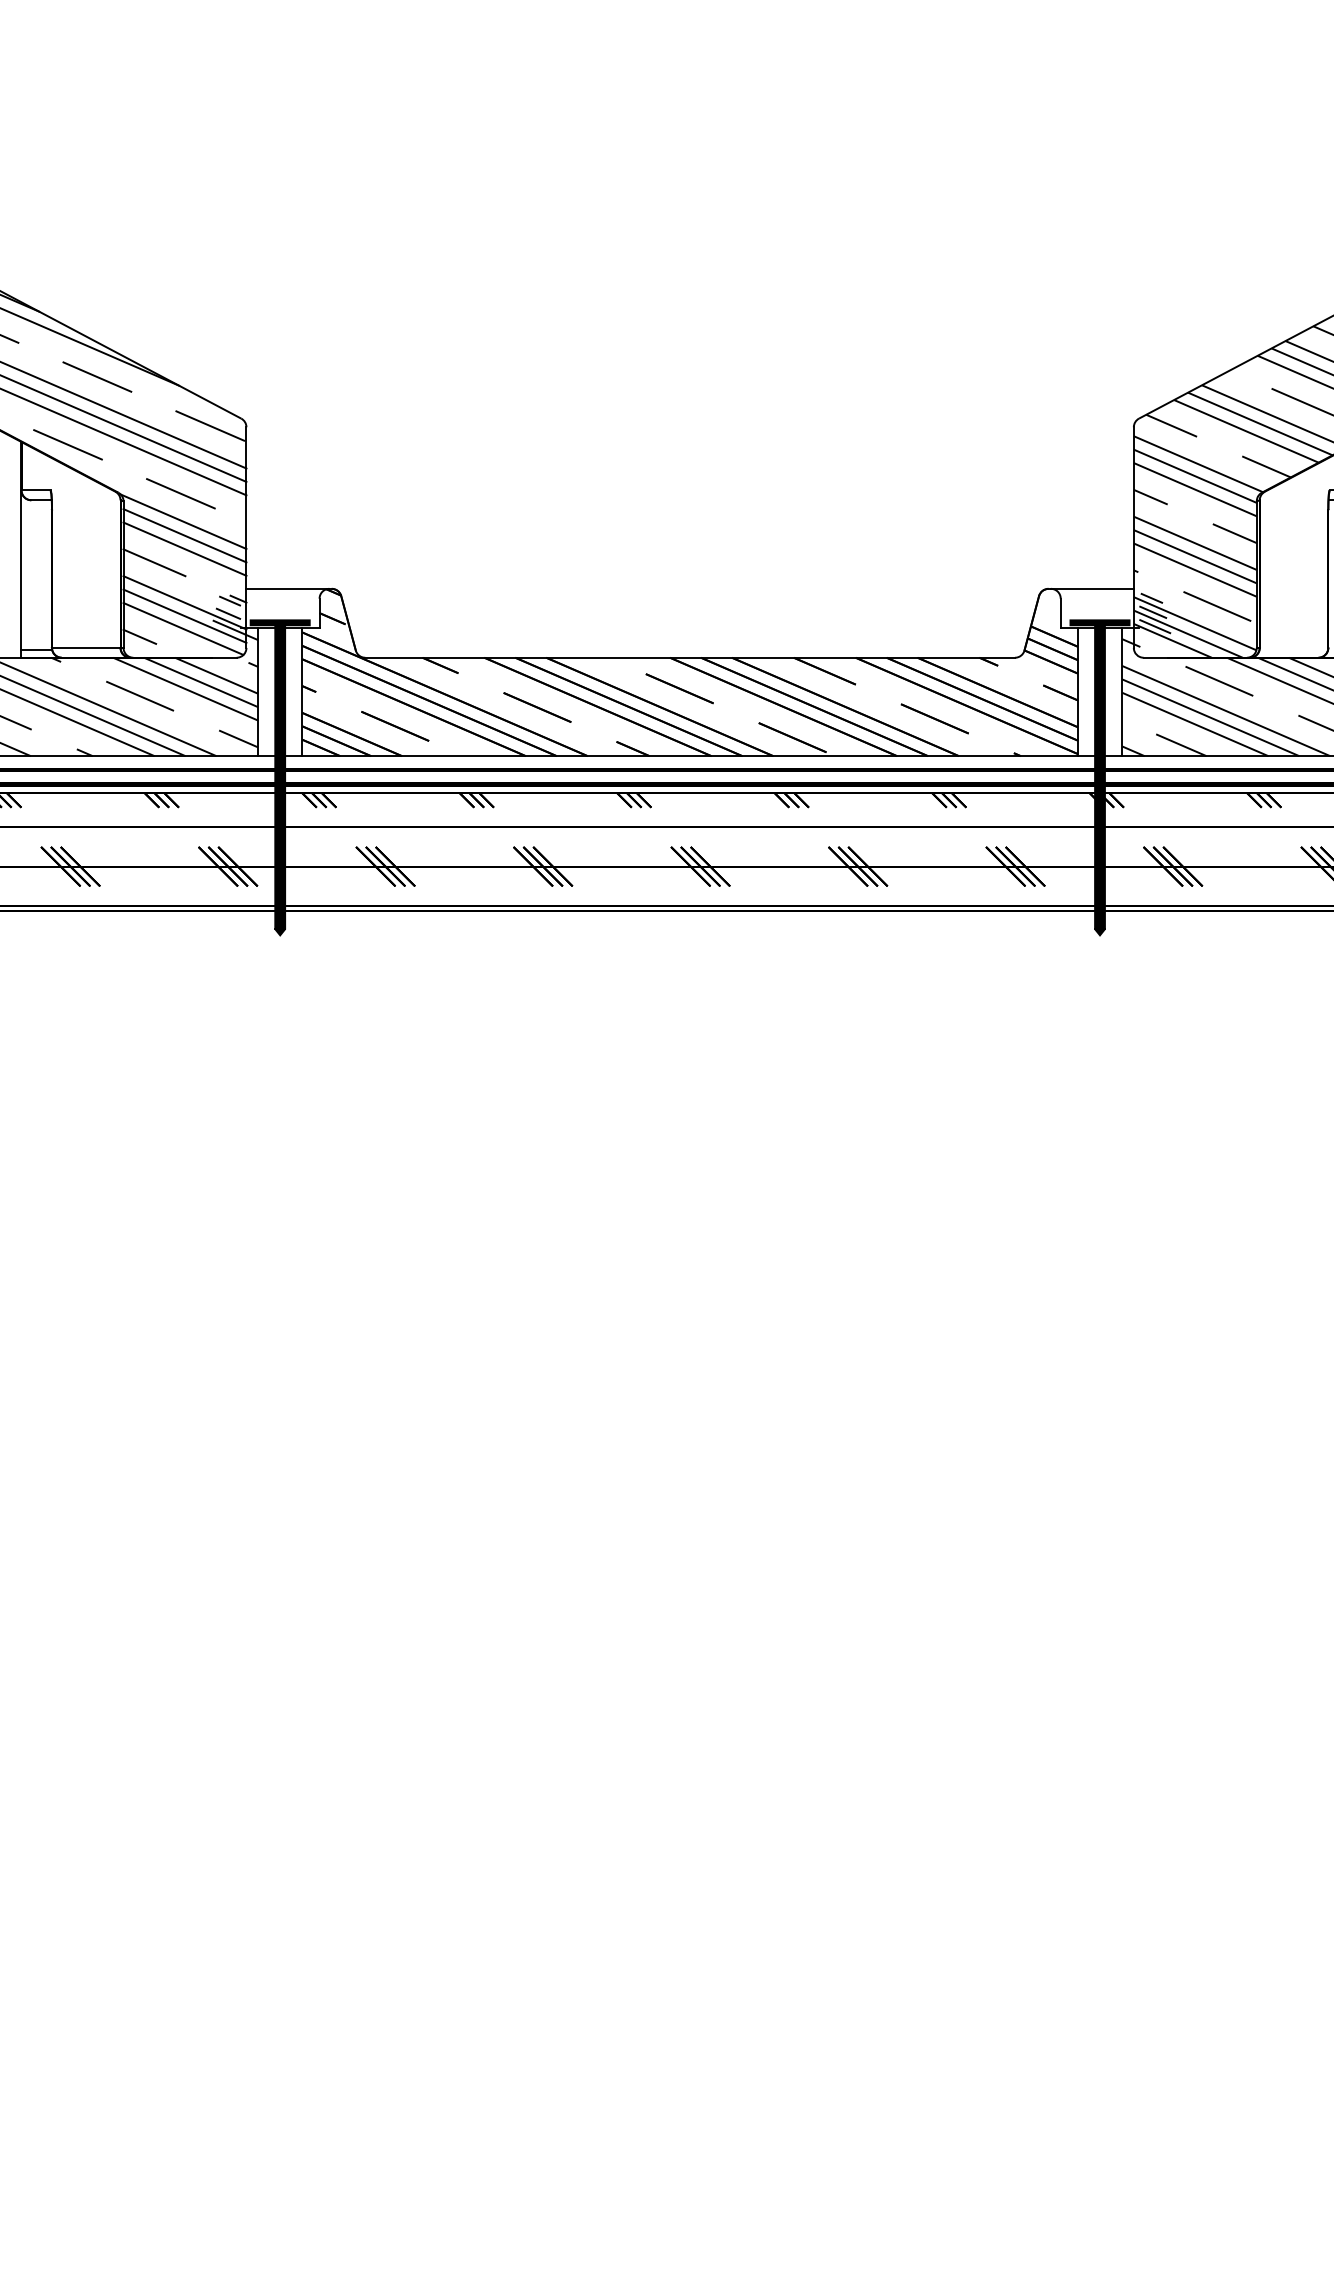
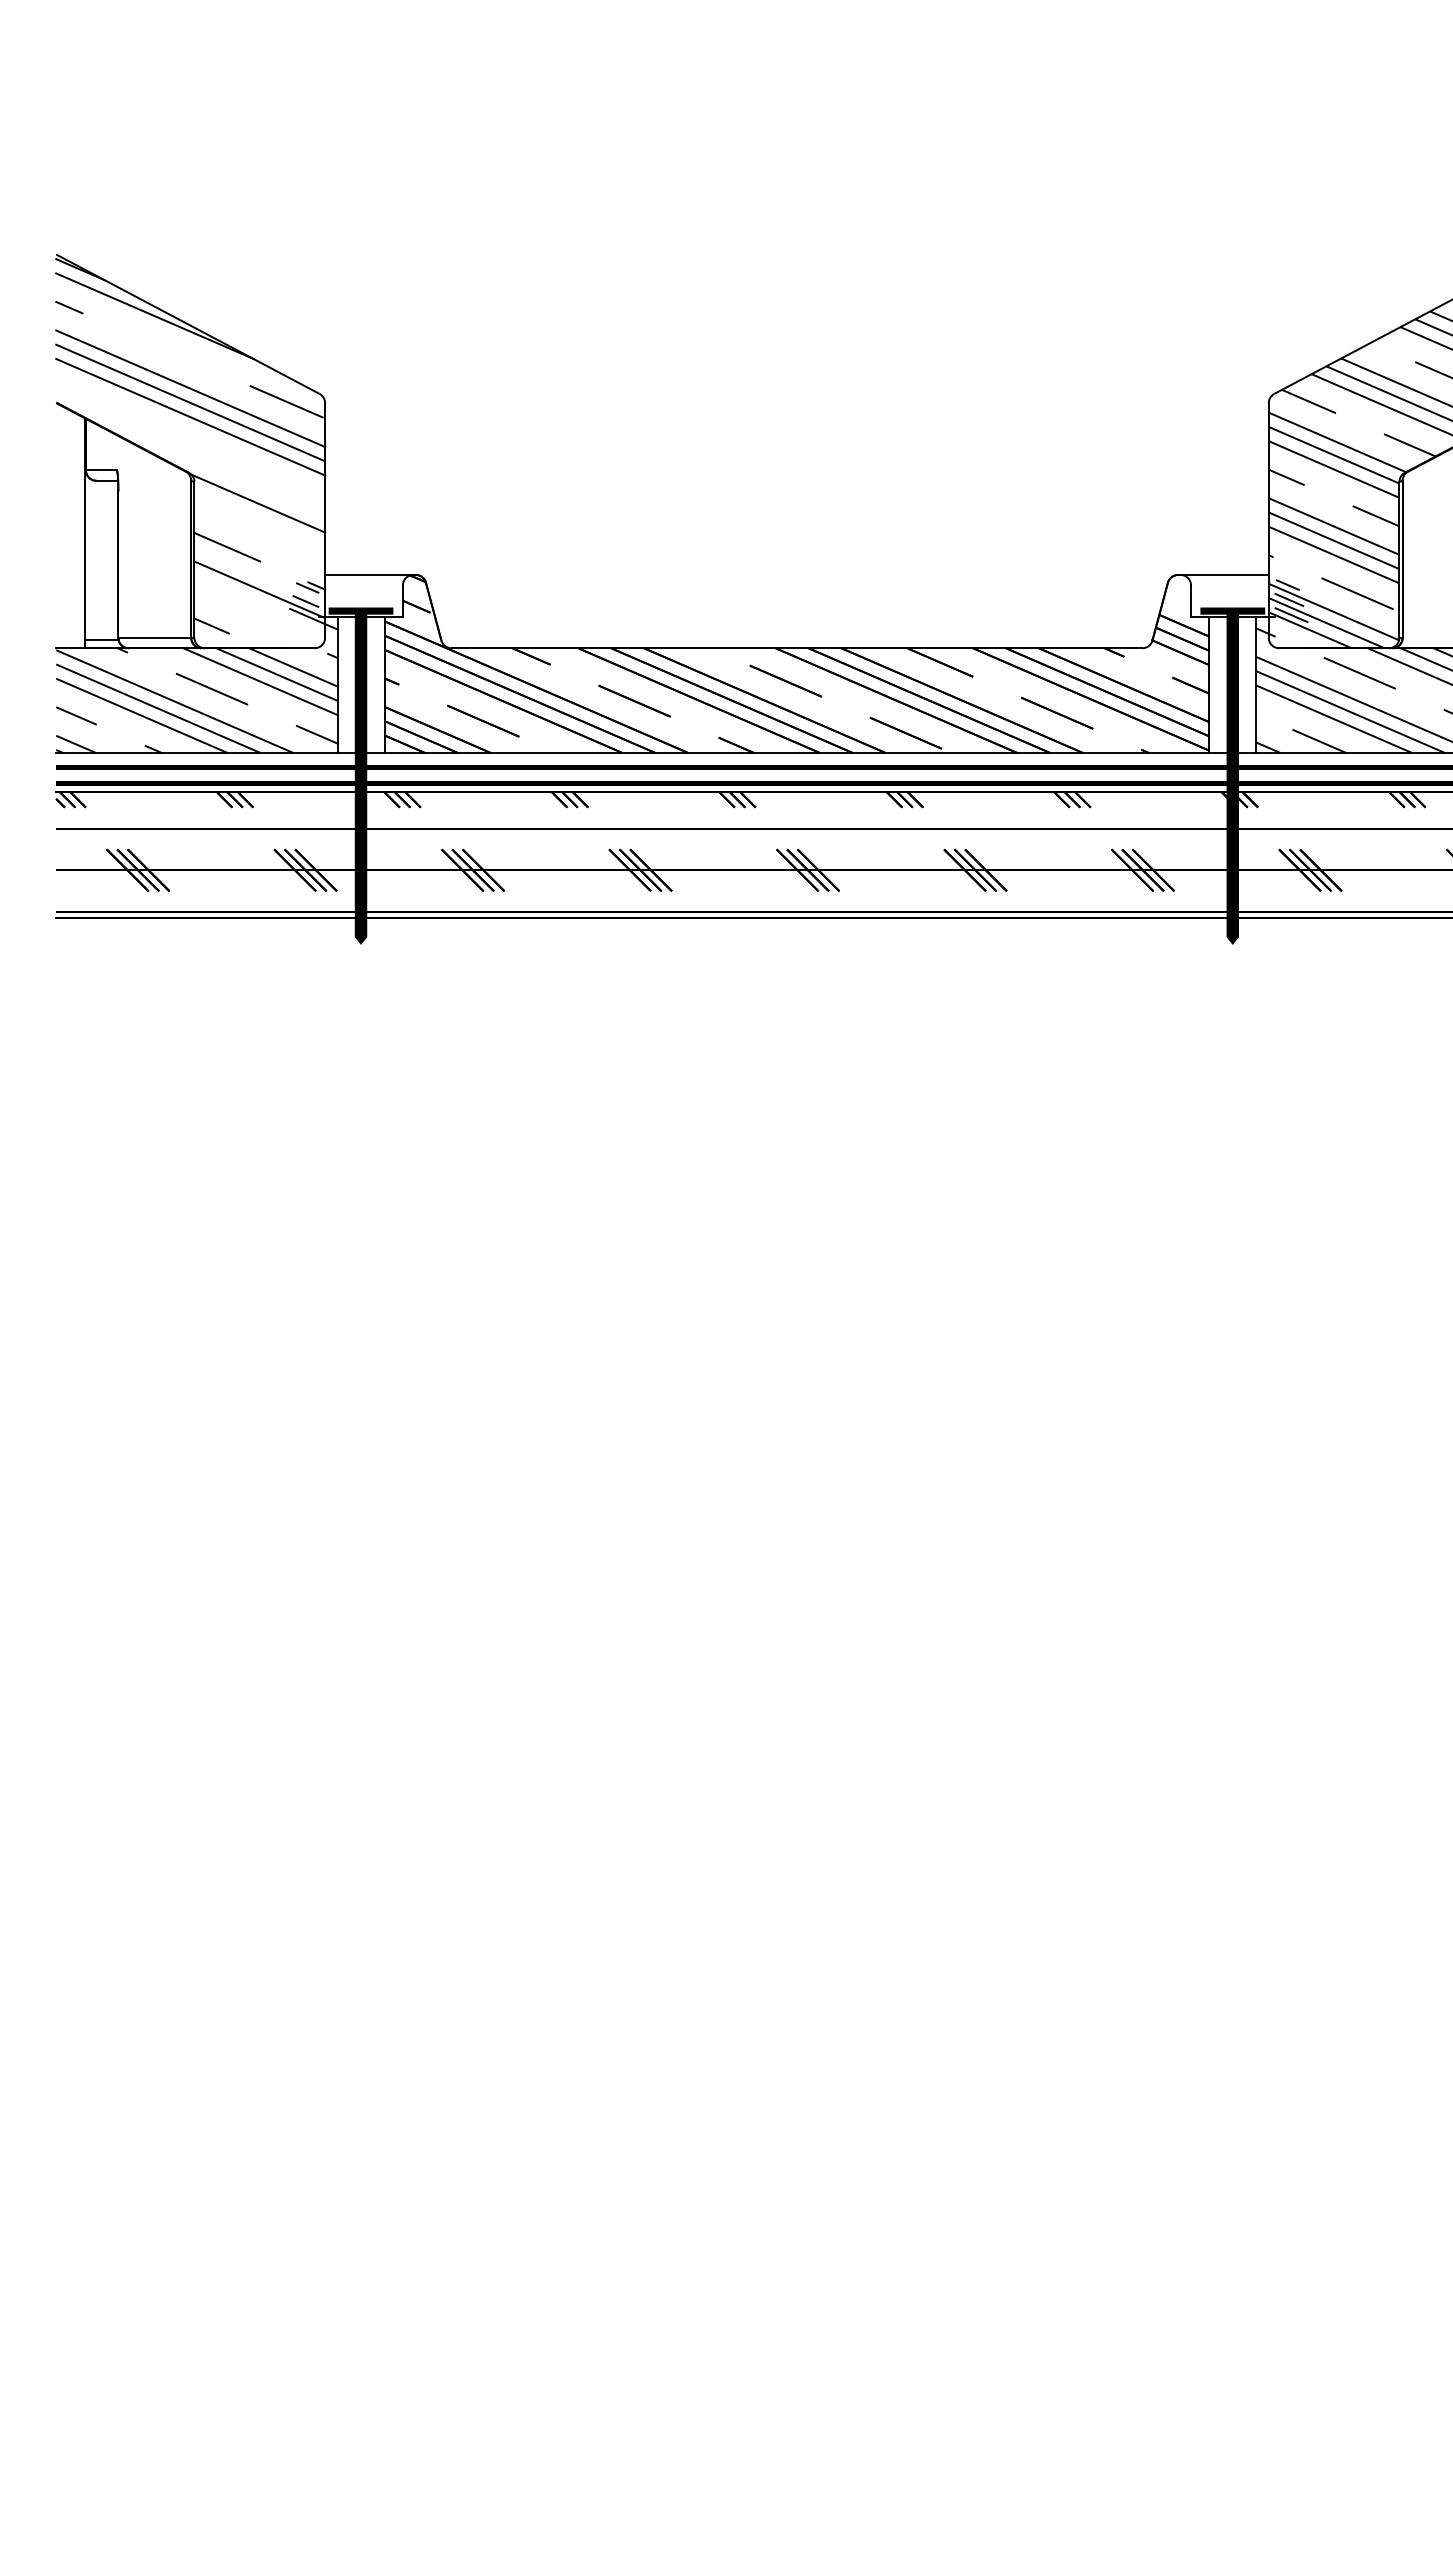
line: (97, 376) -> (166, 349), removed
line: (68, 444) -> (135, 421), removed
line: (180, 493) -> (255, 473), removed
line: (184, 535) -> (259, 518), removed
line: (184, 548) -> (259, 532), removed
line: (184, 615) -> (259, 603), removed
line: (182, 628) -> (257, 617), removed

